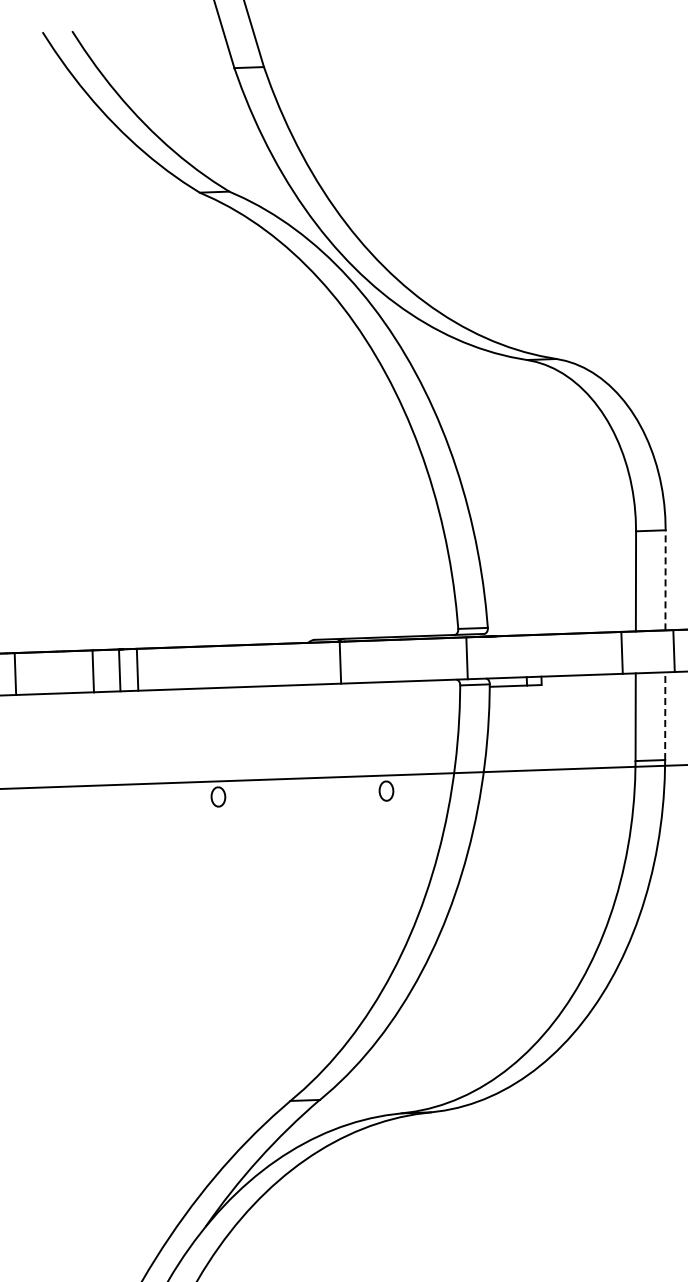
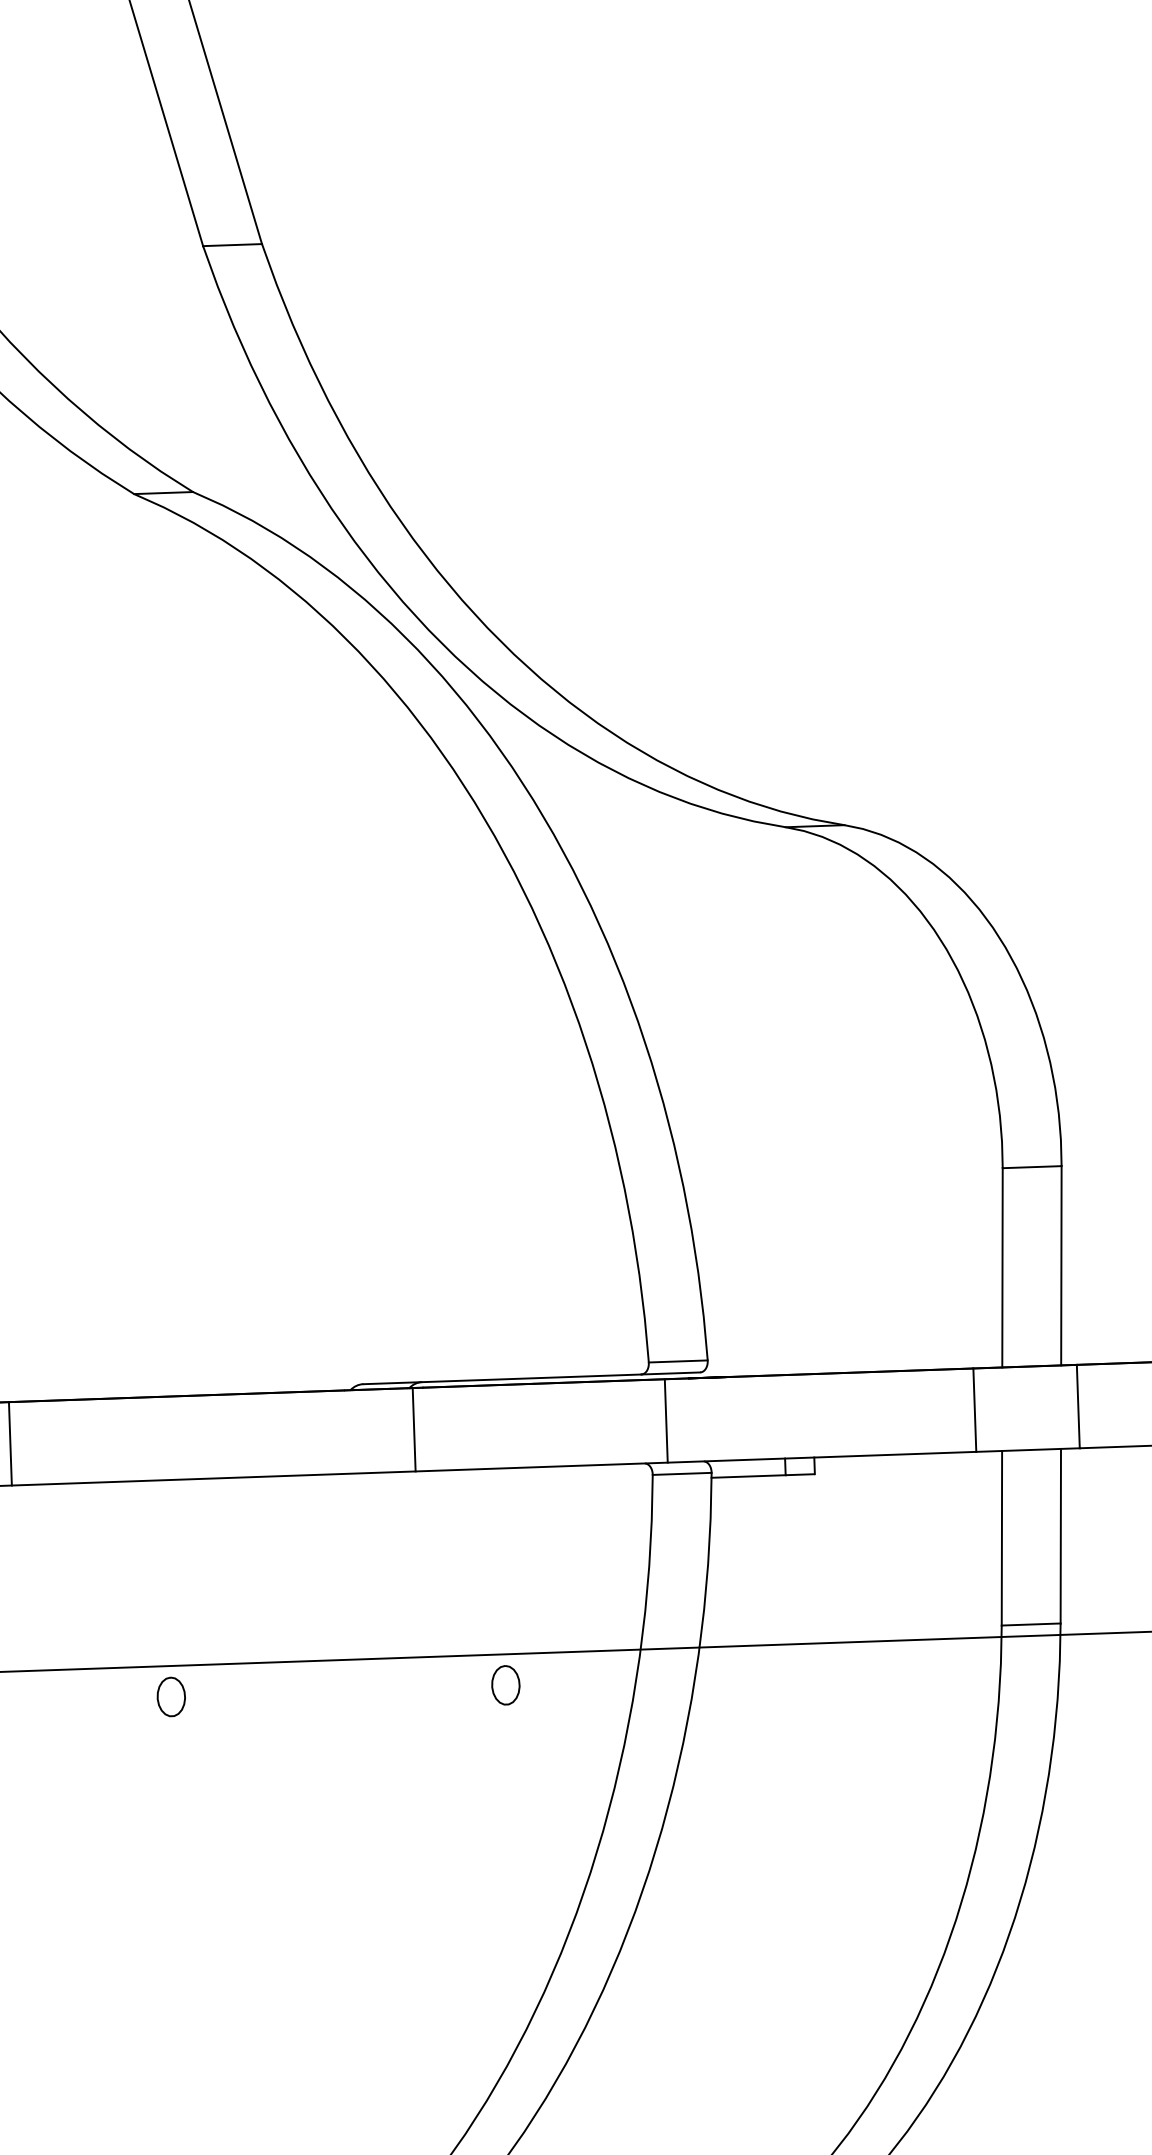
line: (665, 579) -> (1061, 1264), dashed -> solid
line: (665, 716) -> (1061, 1536), dashed -> solid

